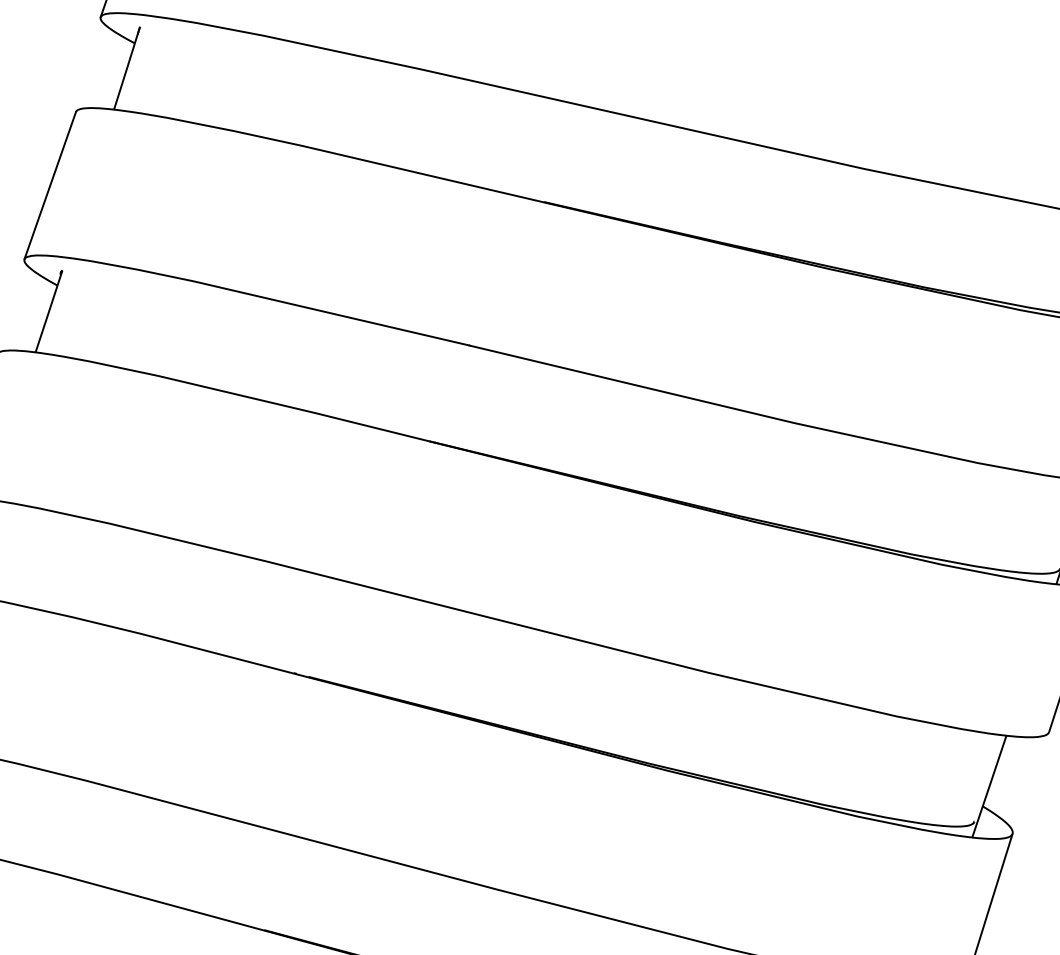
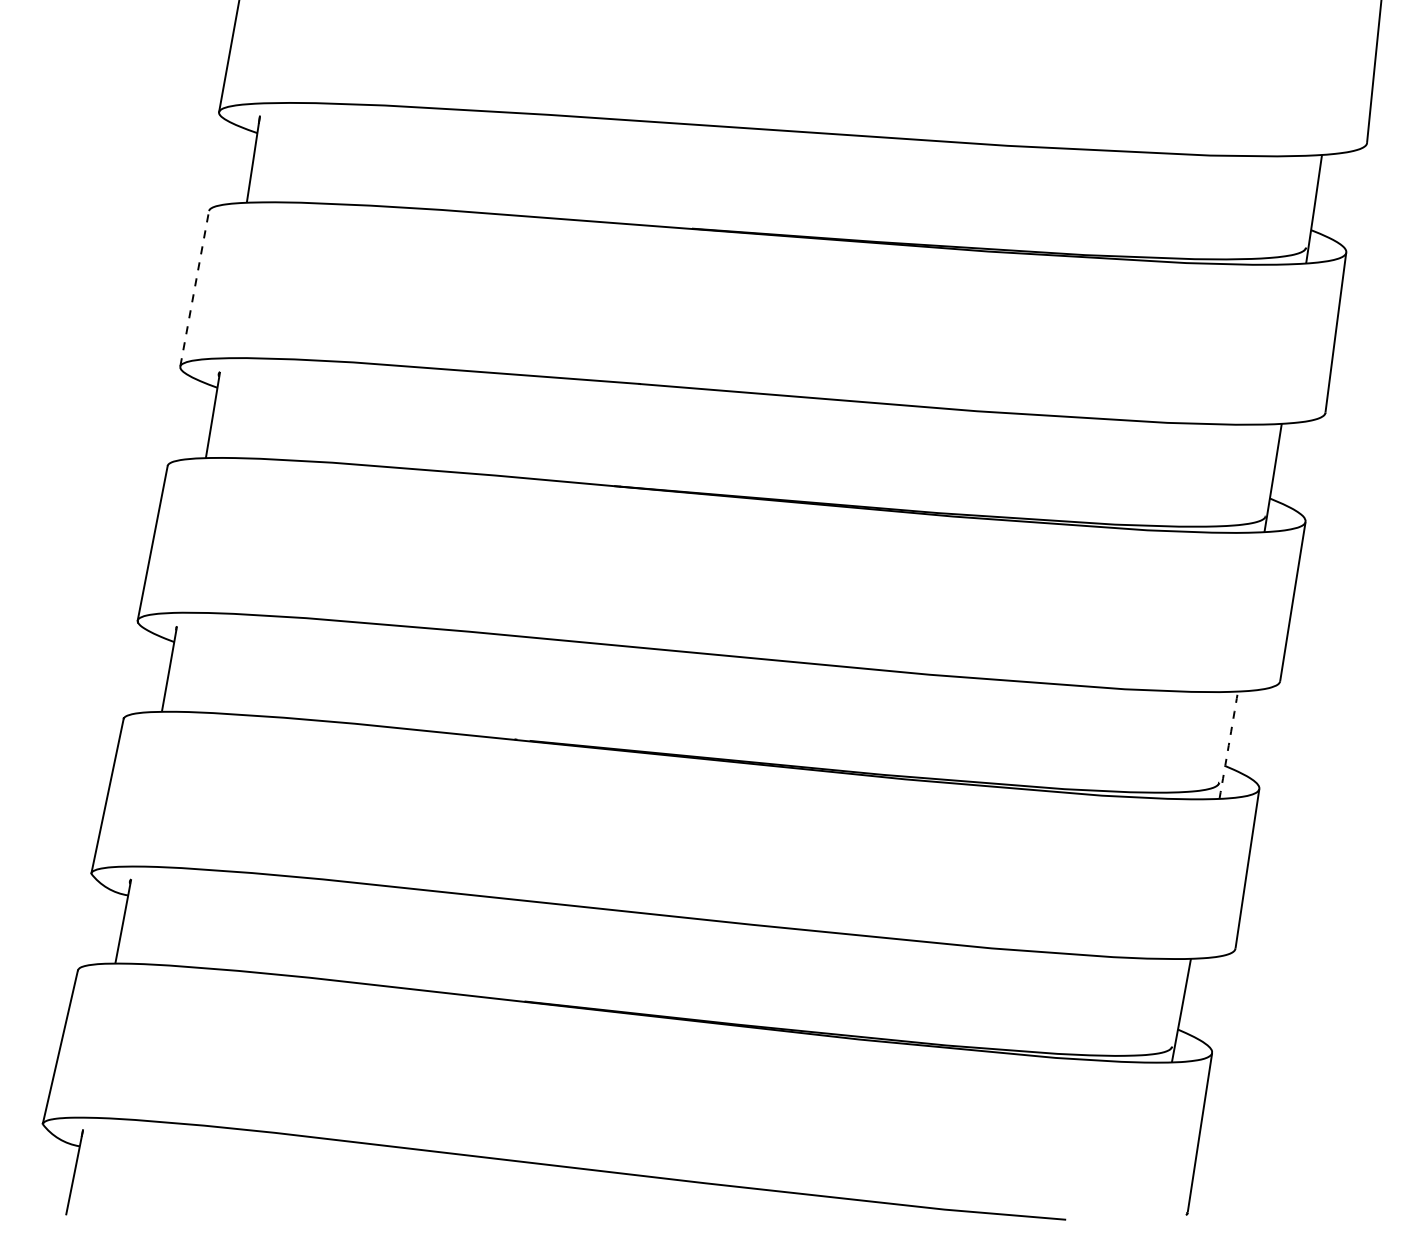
line: (50, 185) -> (194, 288), solid -> dashed
arc: (989, 786) -> (1228, 745), solid -> dashed

